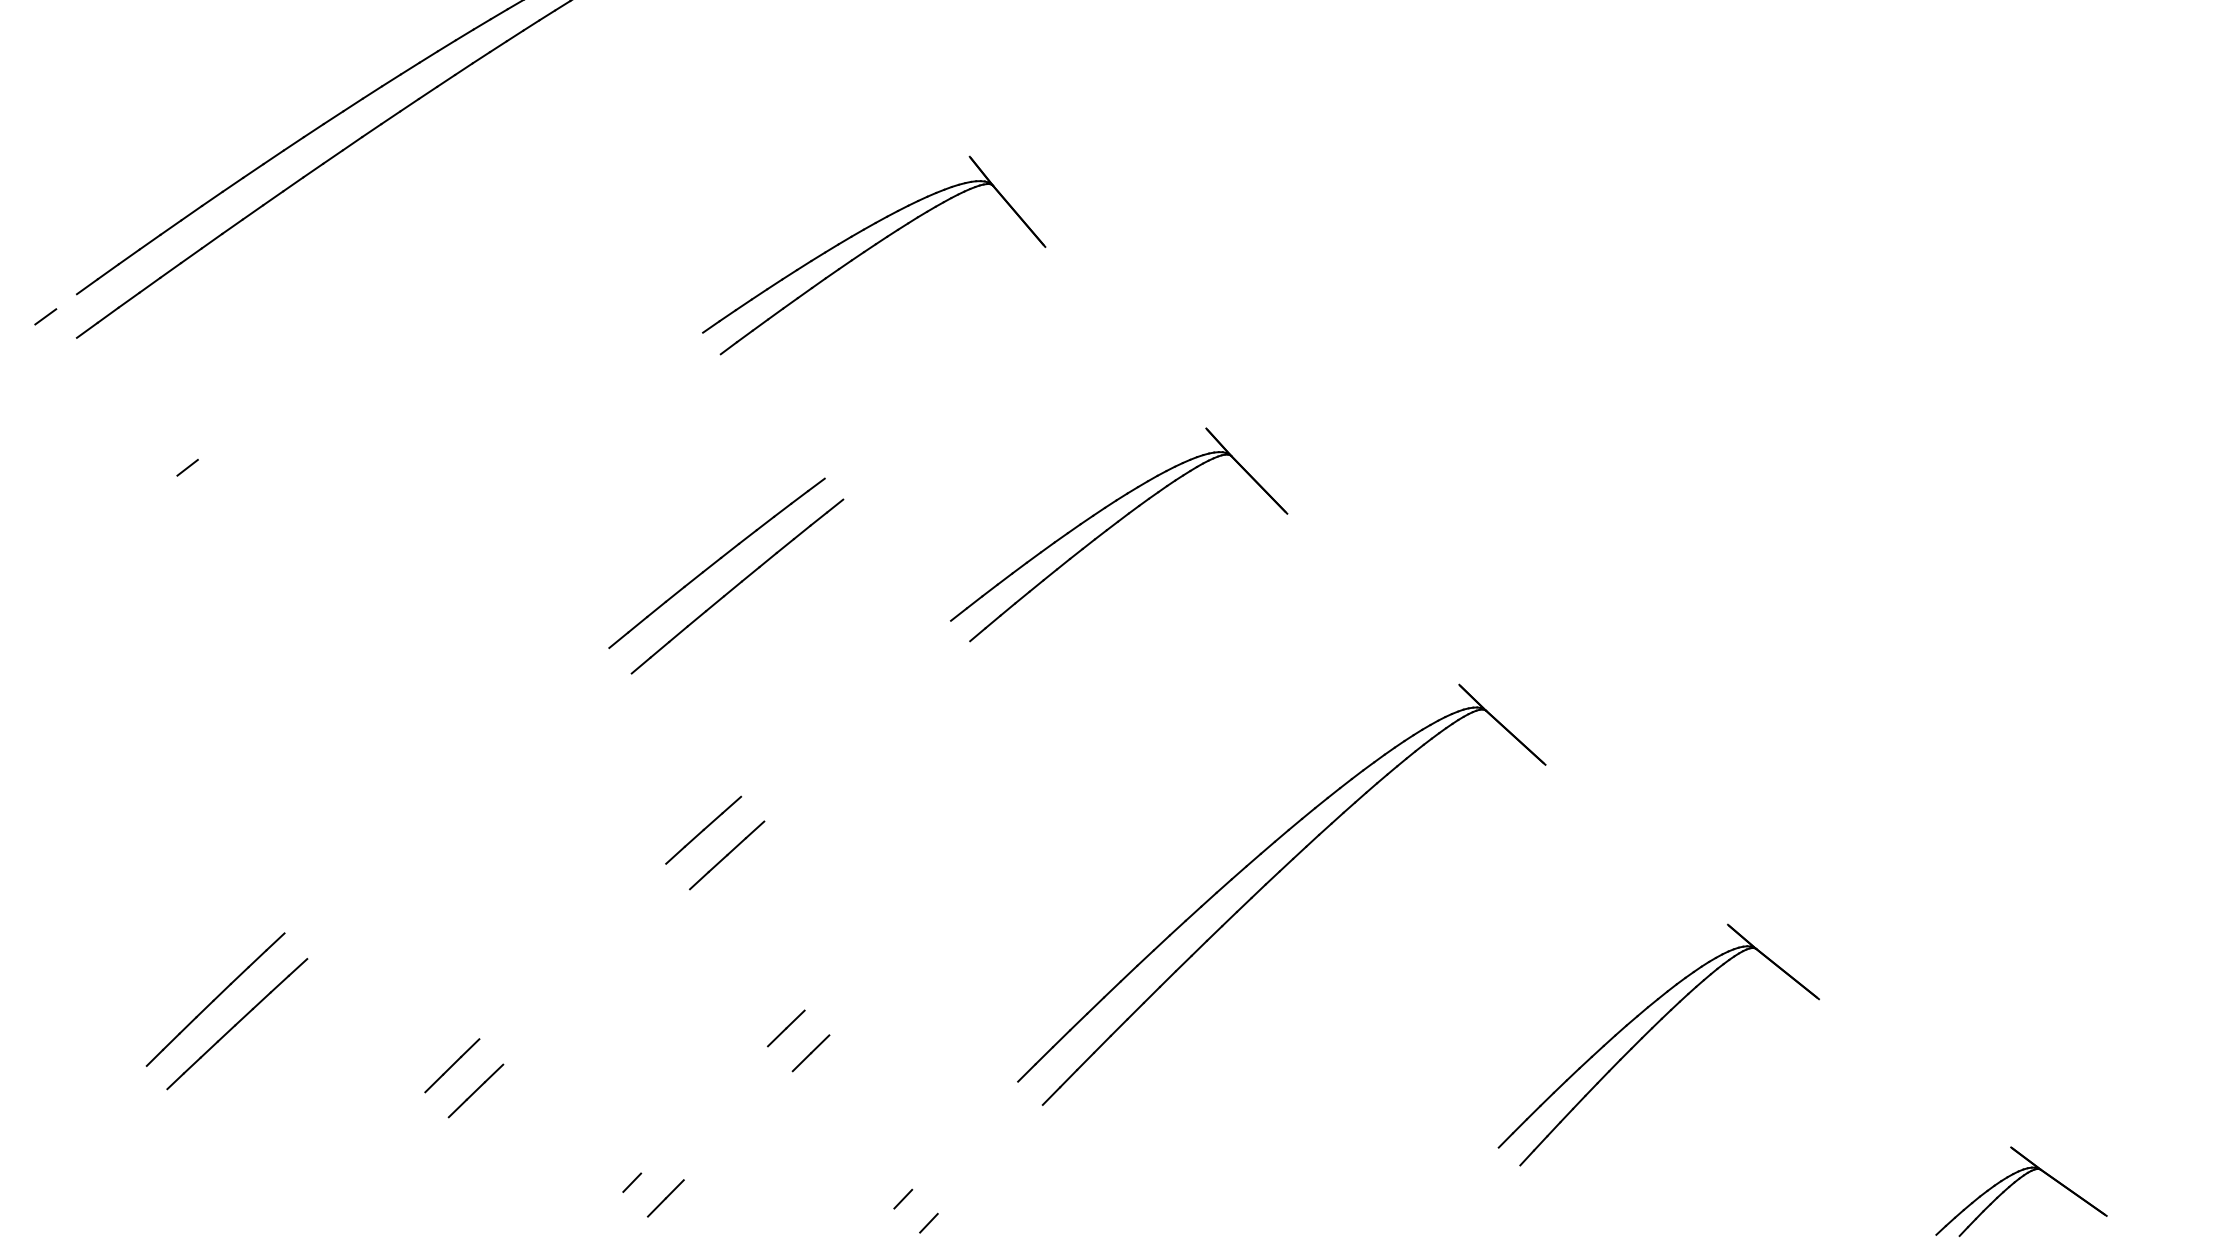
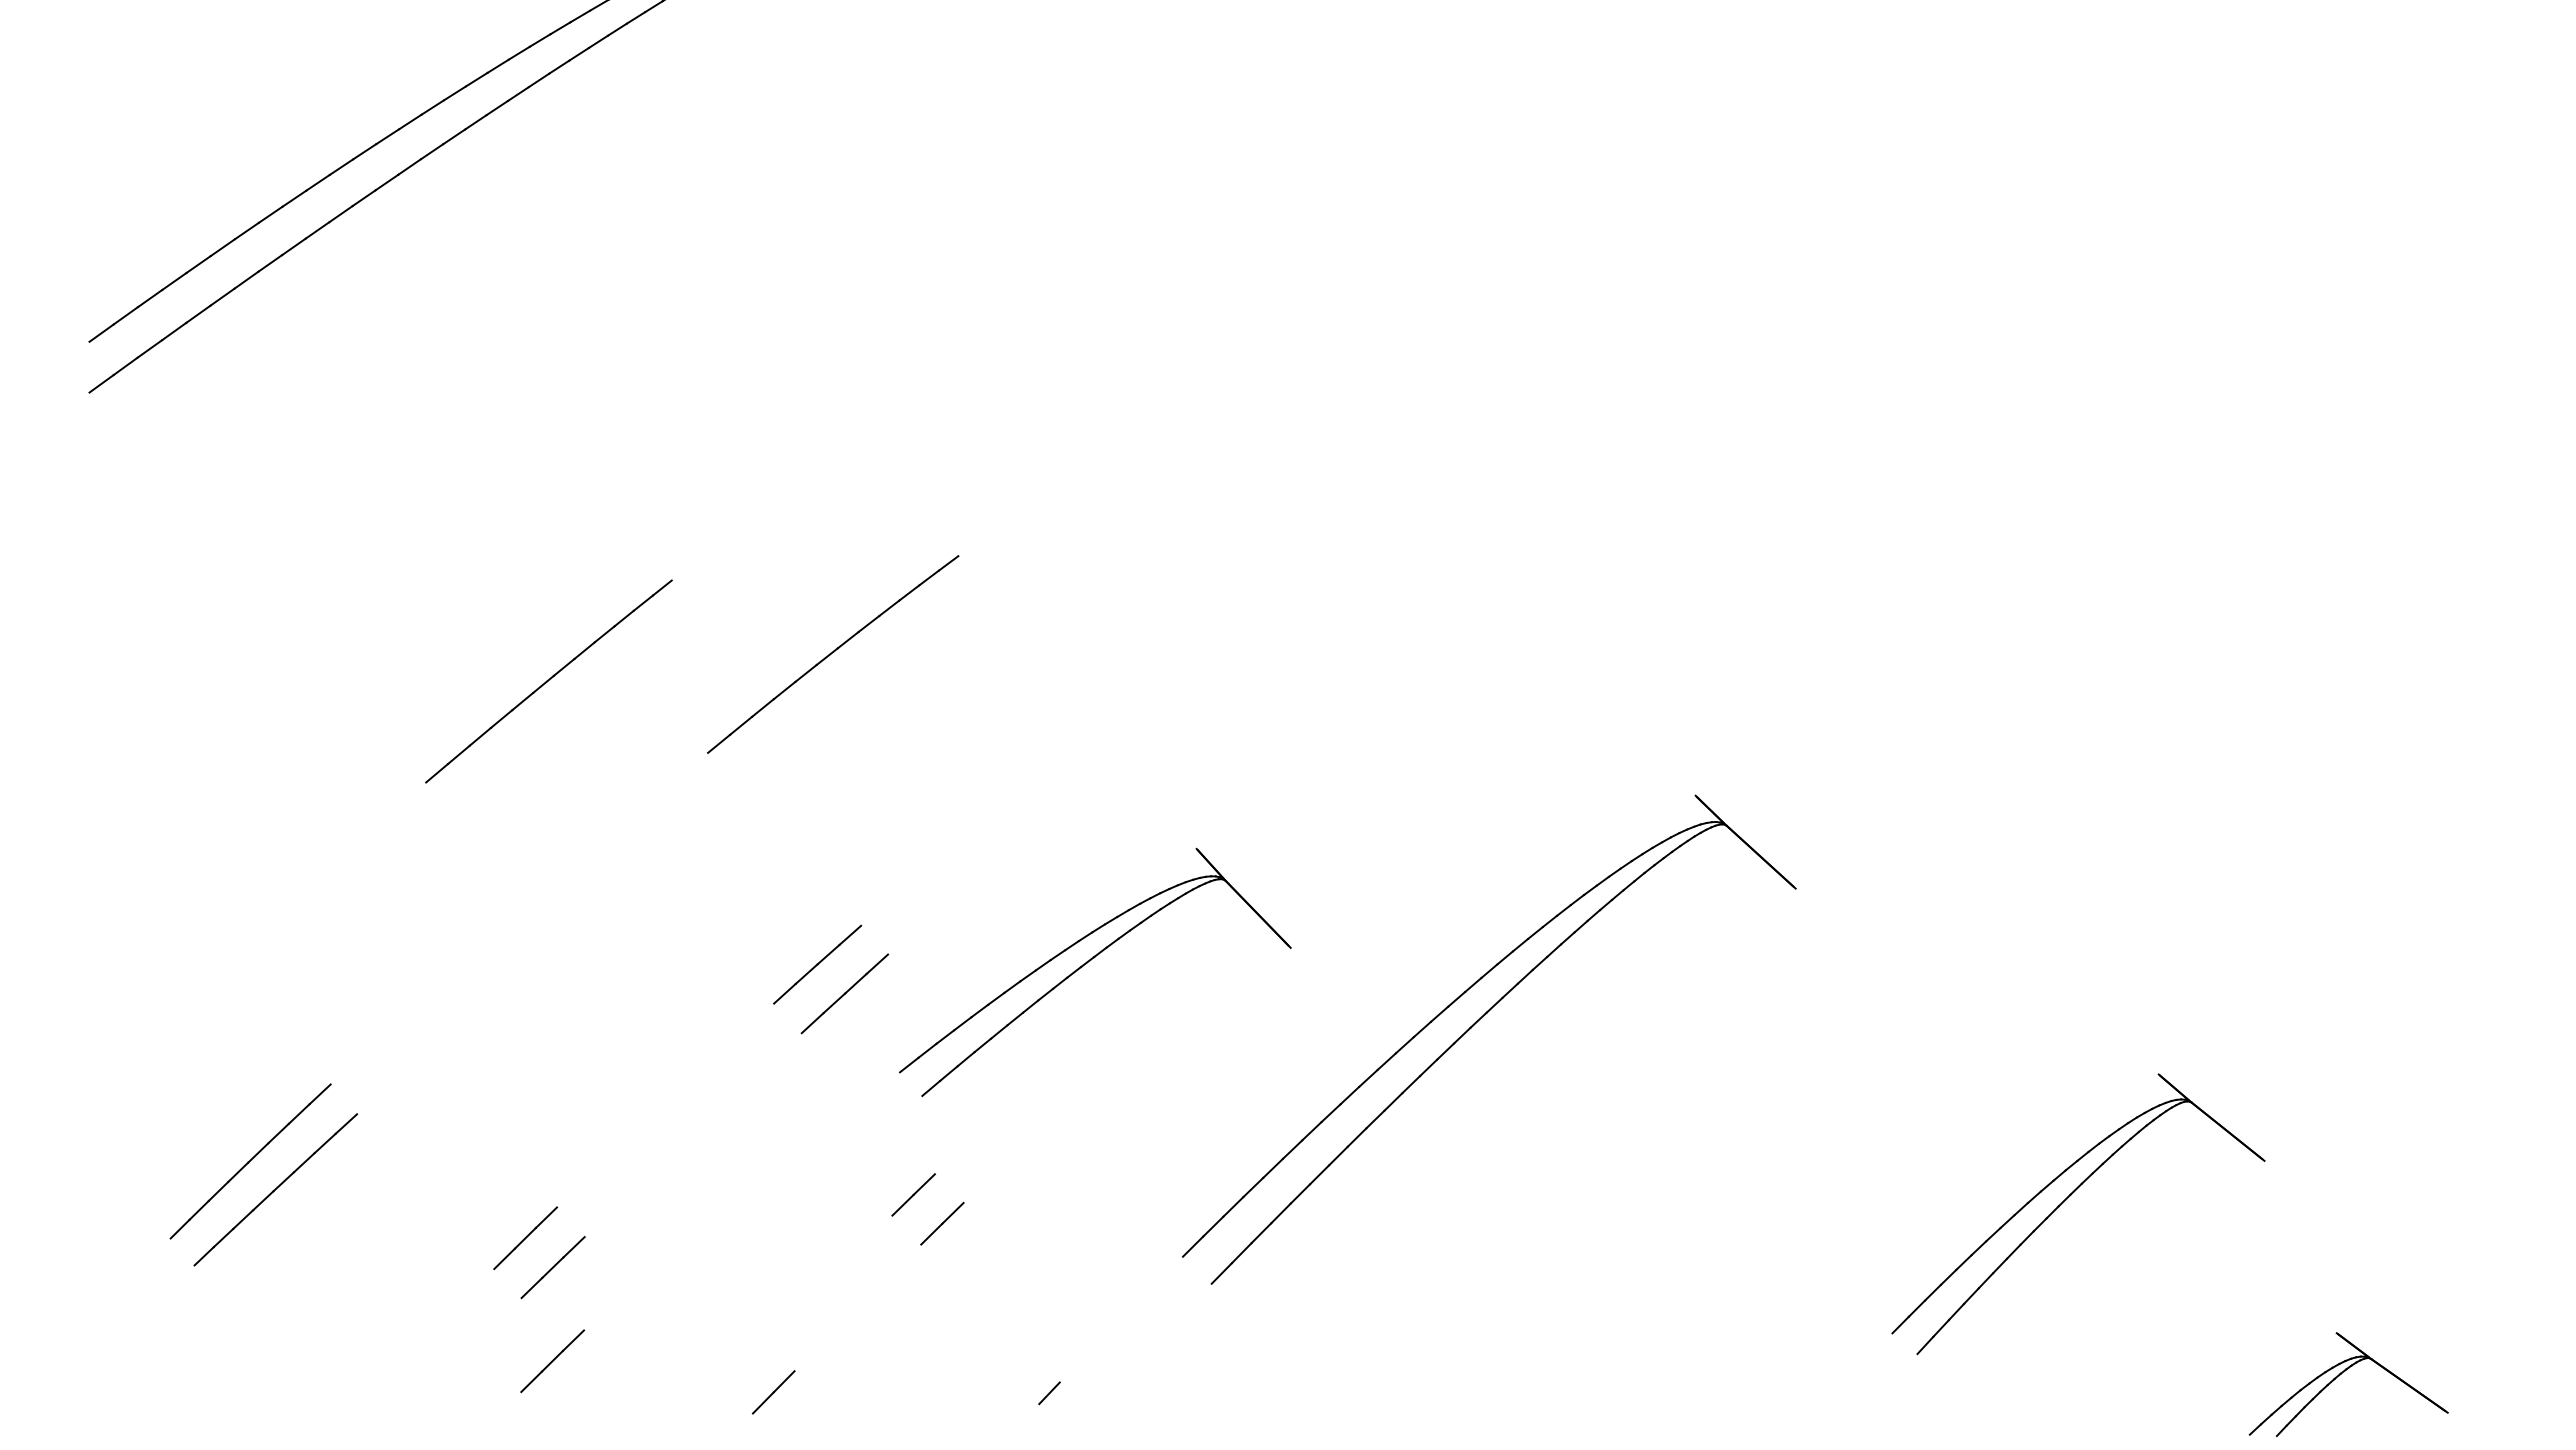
part: (870, 249) -> (1011, 289), removed
line: (45, 316) -> (53, 367), removed
line: (187, 467) -> (218, 543), removed
part: (1114, 525) -> (1090, 961), moved
part: (737, 586) -> (548, 681), moved
part: (1647, 1034) -> (2065, 1201), moved
line: (475, 1171) -> (552, 1361), added
line: (632, 1182) -> (734, 1373), removed
line: (929, 1223) -> (1079, 1421), removed

